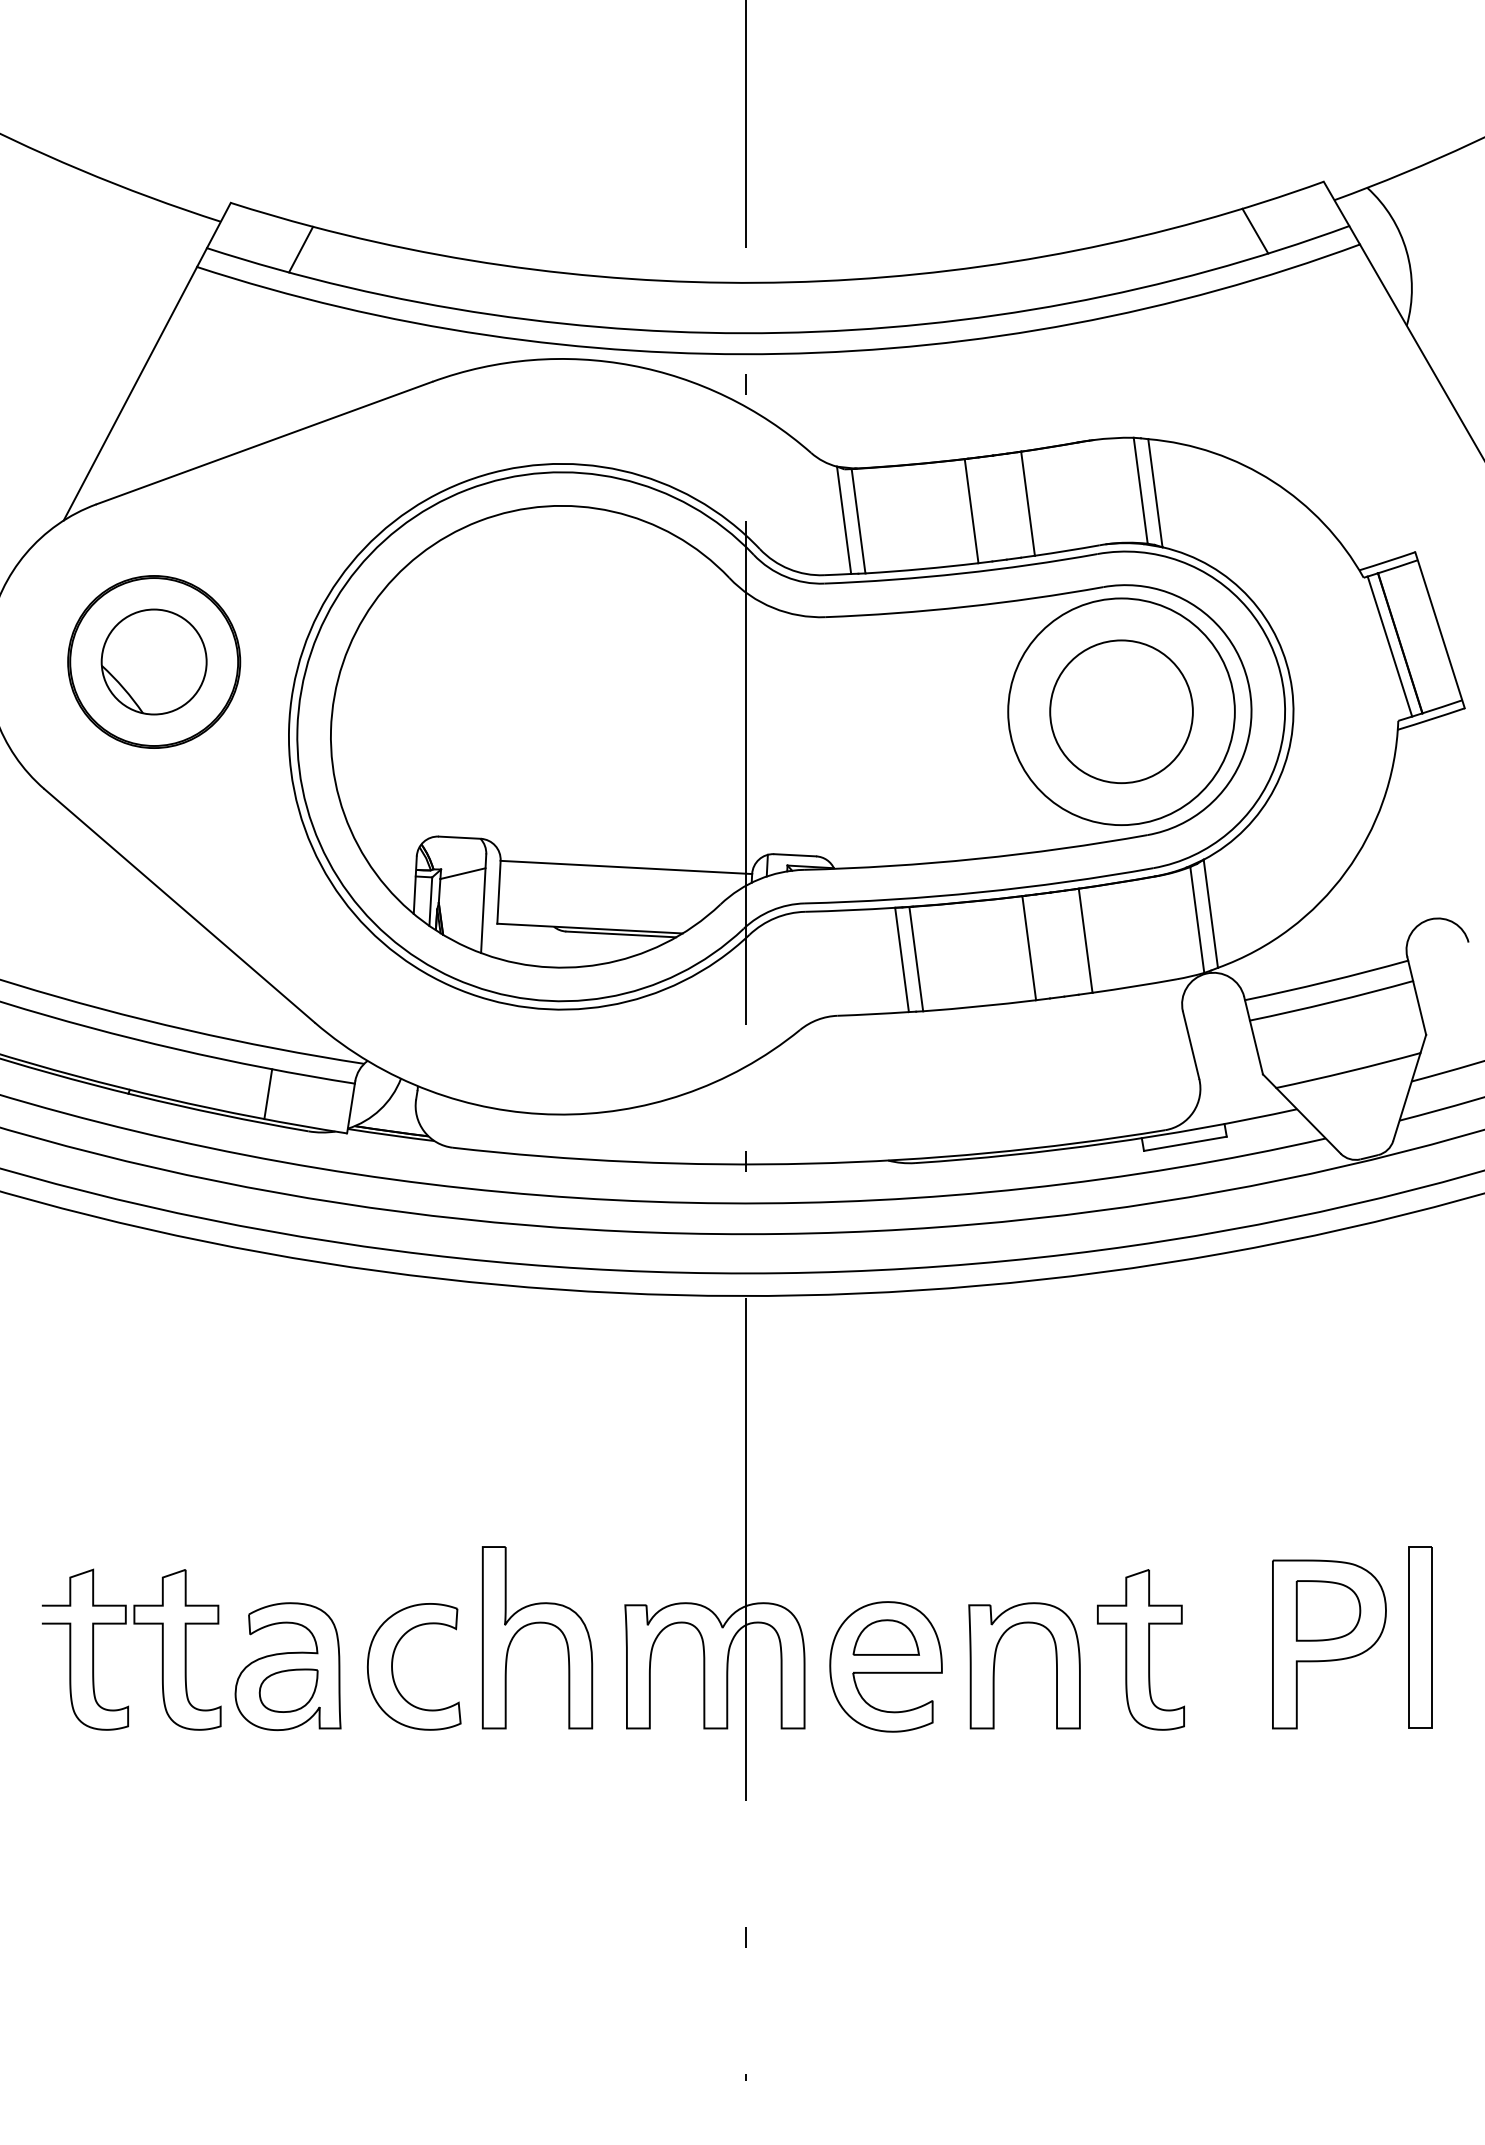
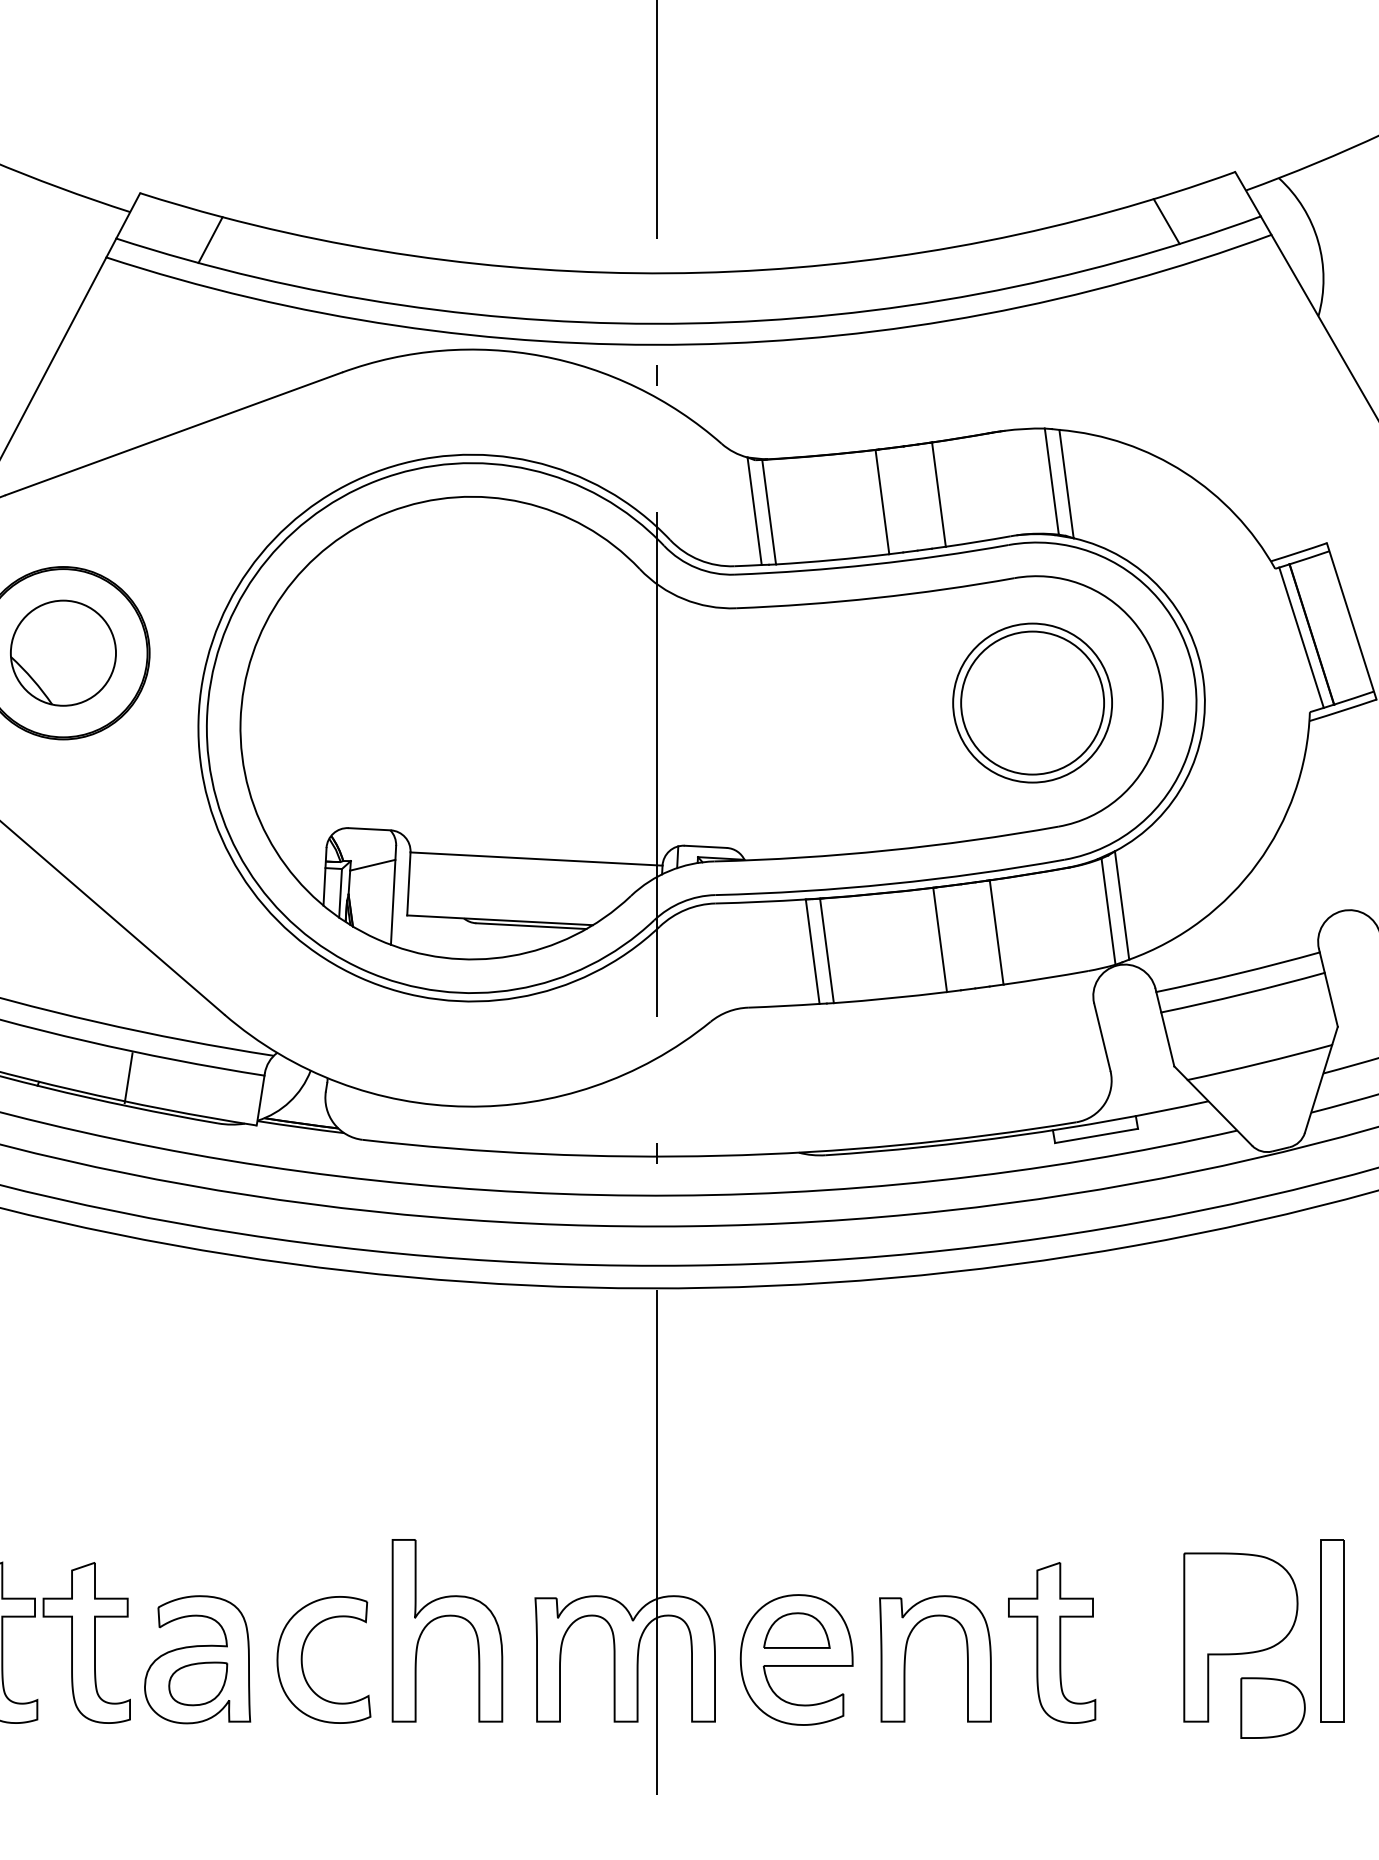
circle: (1121, 711) -> (1032, 702), size x0.7
line: (268, 1094) -> (128, 1078), moved
part: (1328, 1610) -> (1273, 1707), moved

